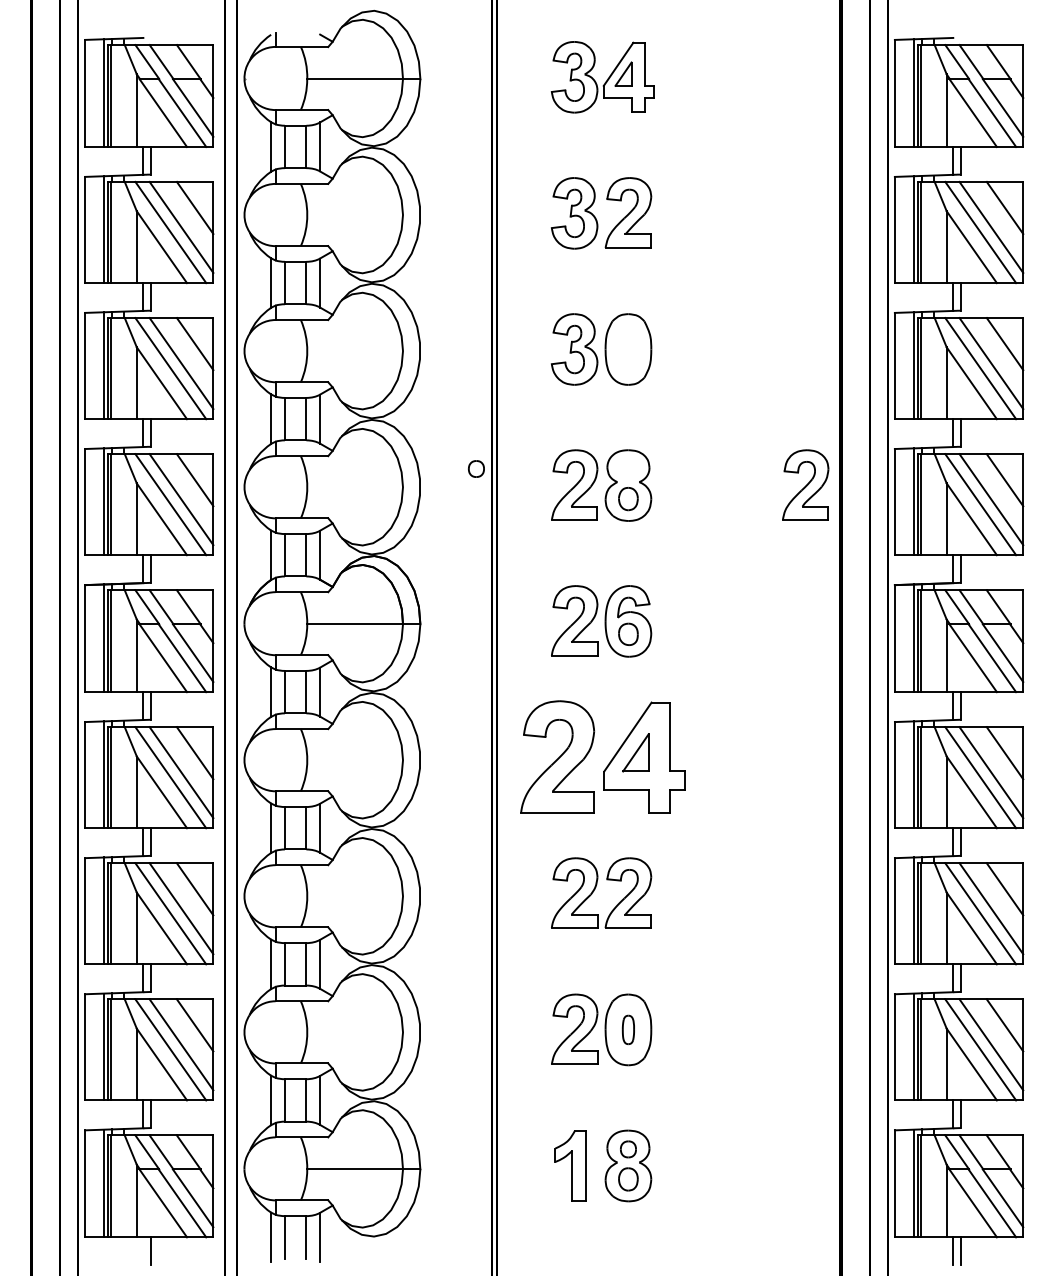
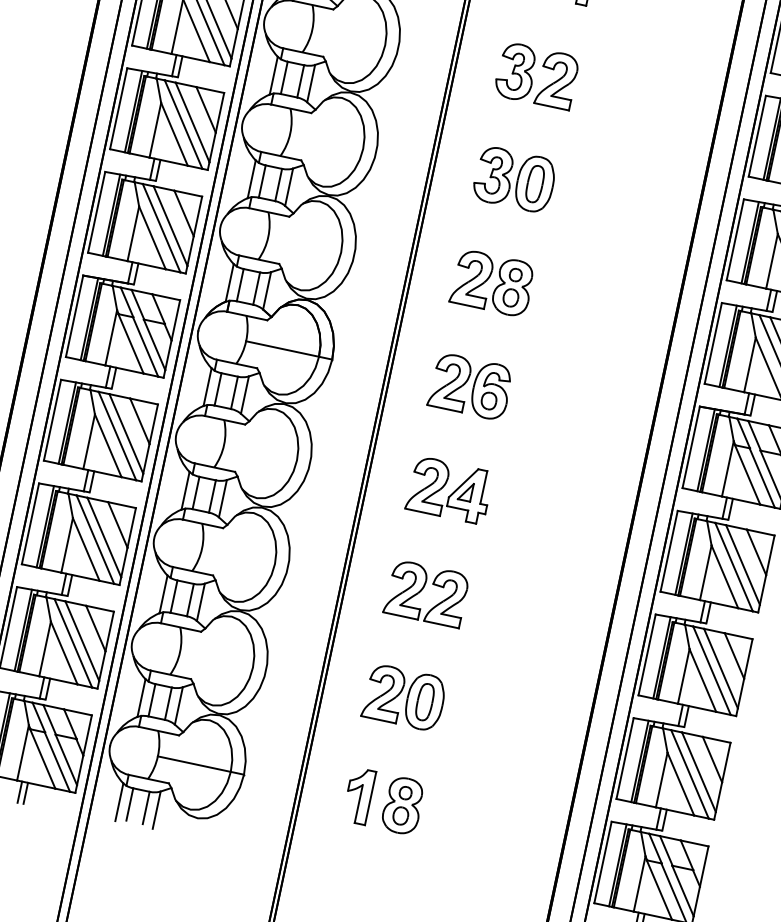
part: (628, 349) -> (535, 184), added
part: (476, 468) -> (515, 274), moved
part: (805, 484) -> (648, 315), removed
part: (602, 756) -> (449, 489), size x0.62
part: (628, 1029) -> (425, 701), size x1.67
line: (143, 1251) -> (19, 792), added

